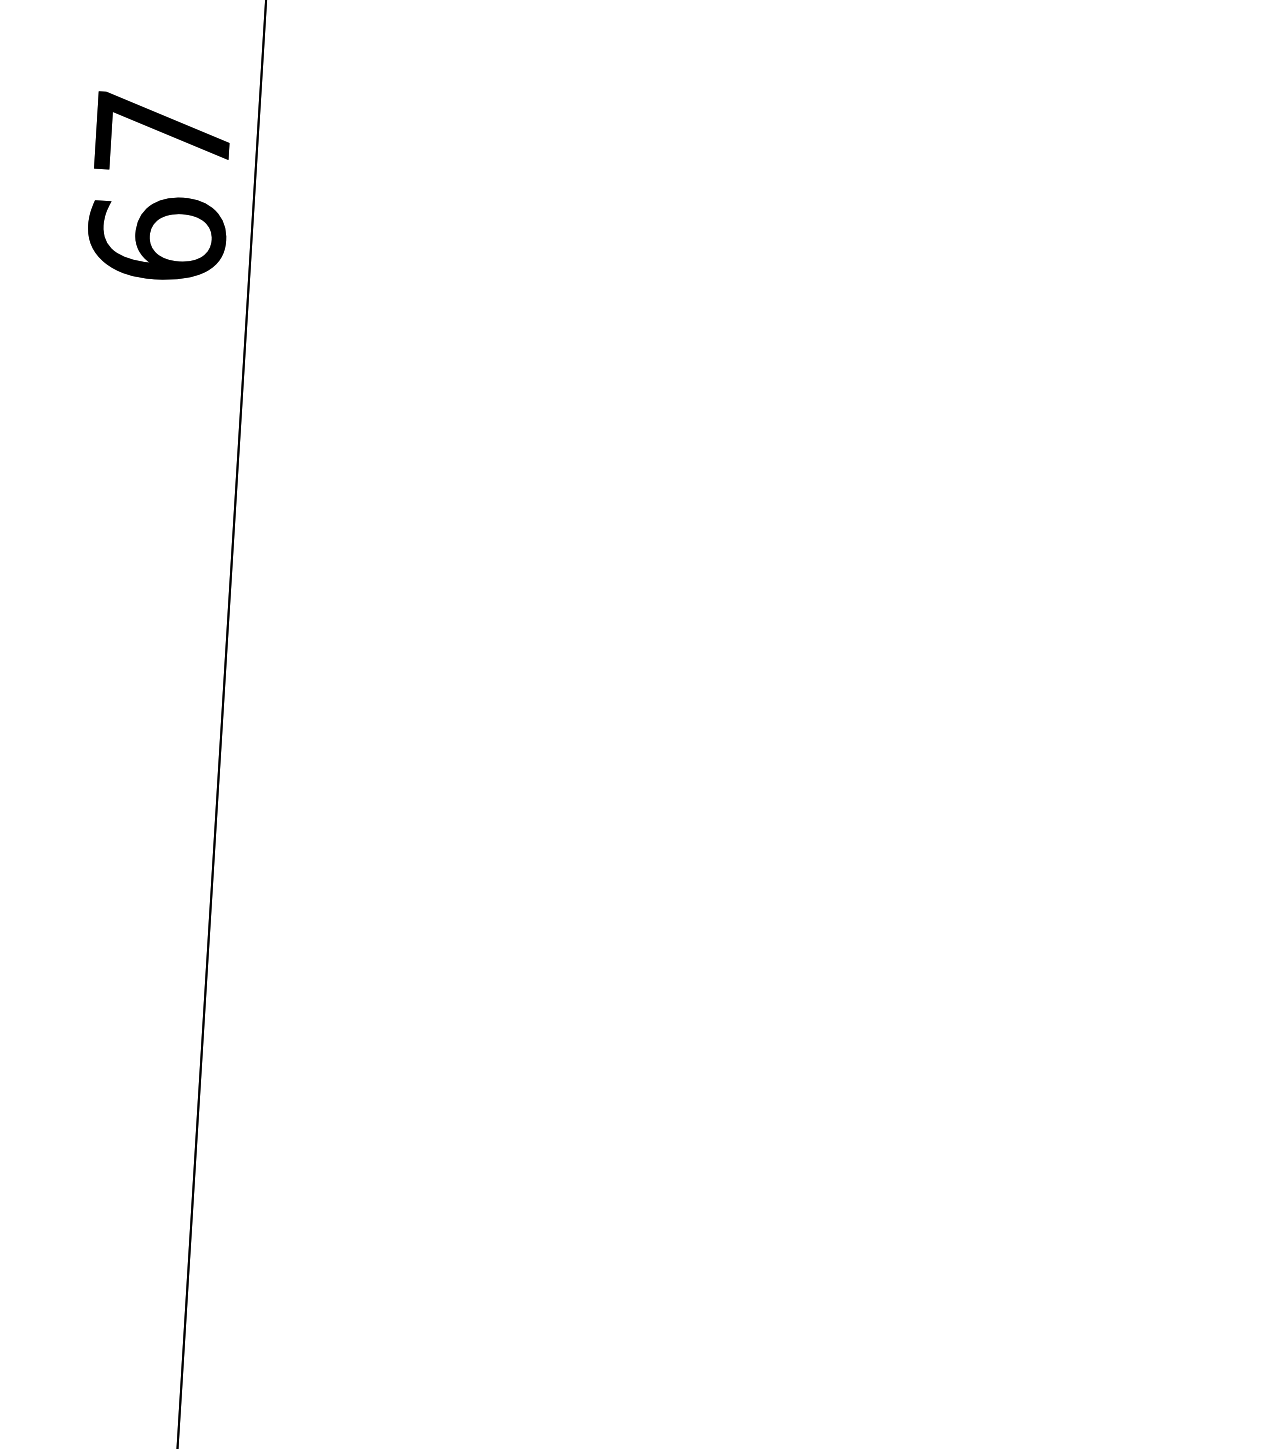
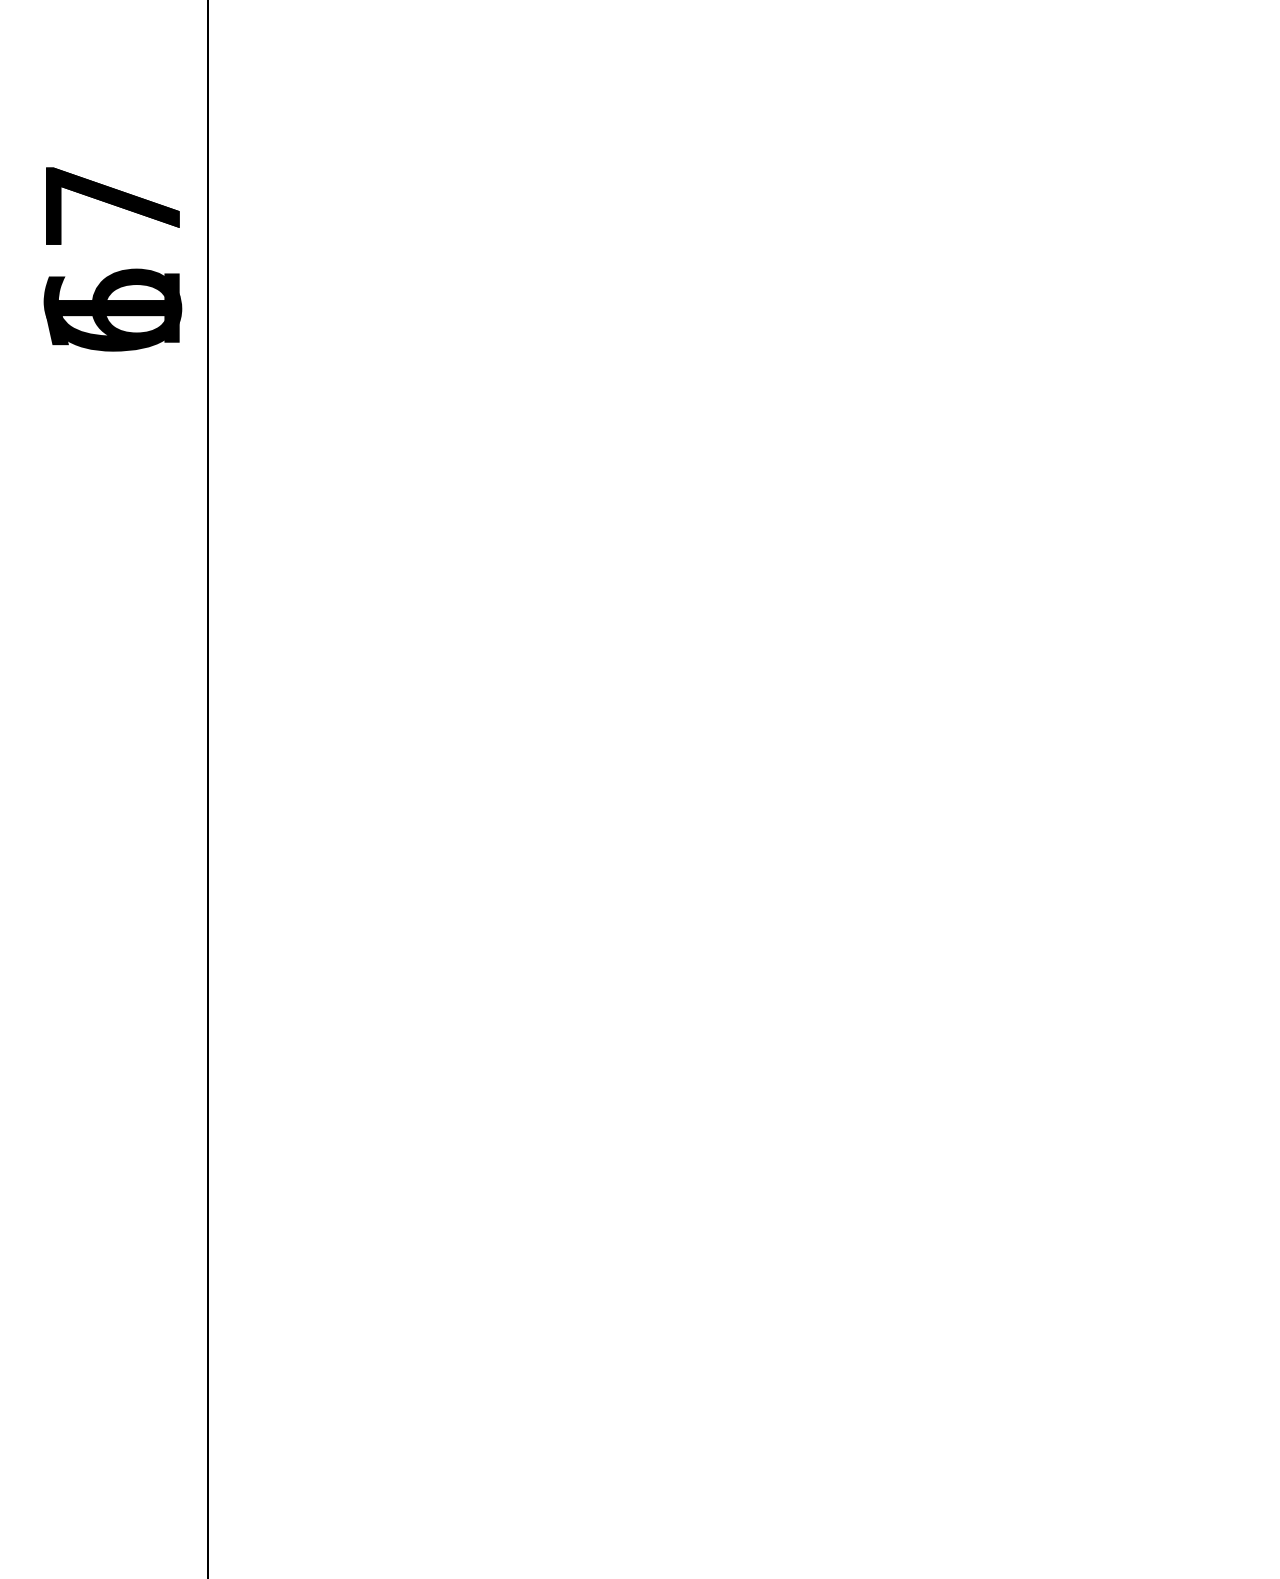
text: (156, 237) -> (112, 309), 67 -> 17

